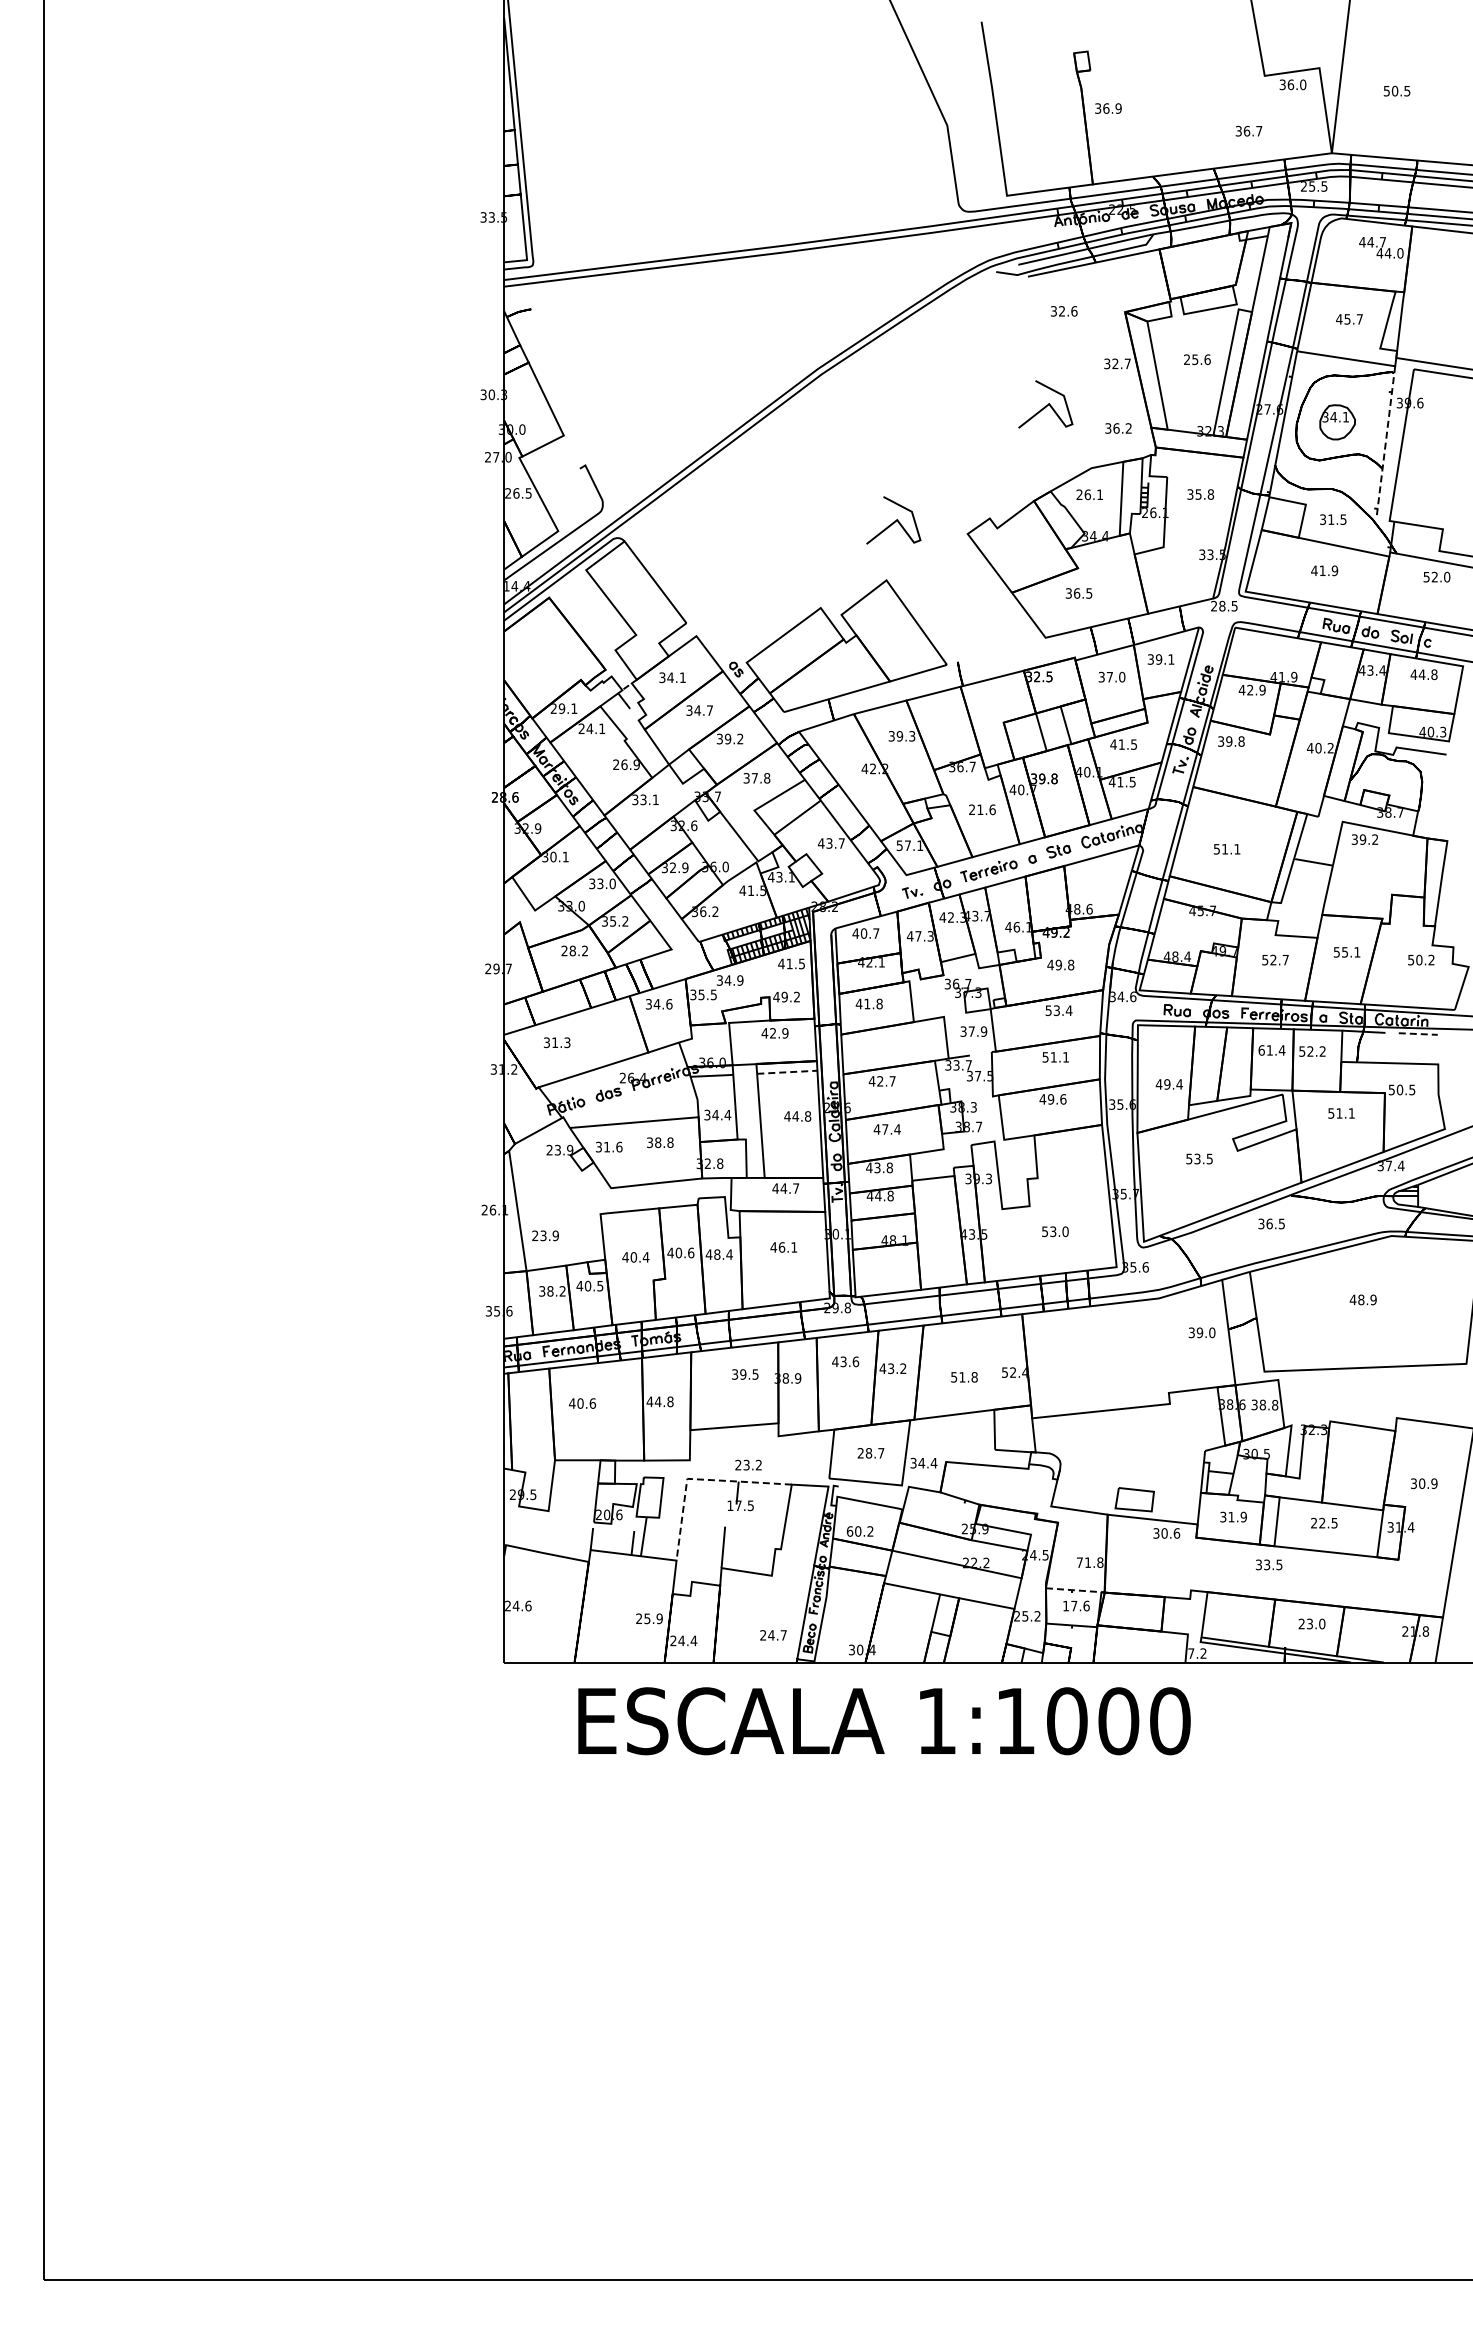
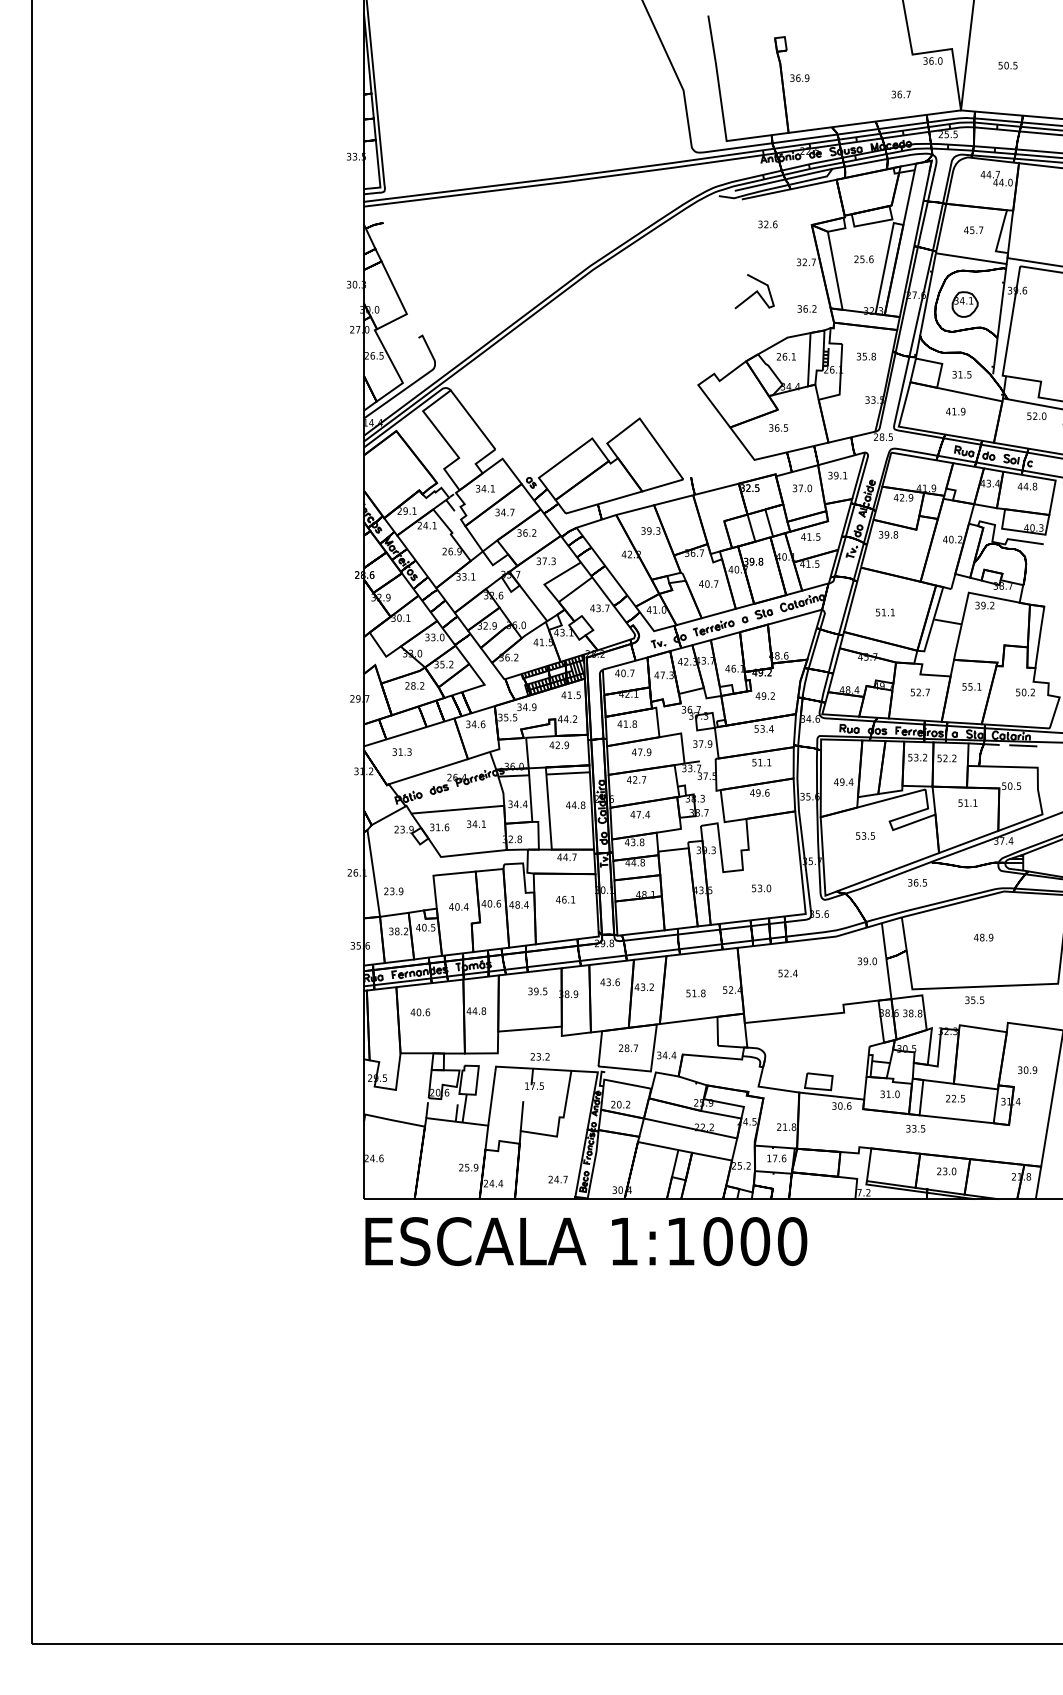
line: (1385, 442) -> (999, 319), dashed -> solid
curve: (893, 521) -> (644, 376), removed
text: (727, 738) -> (525, 532), 39.2 -> 36.2
text: (767, 778) -> (553, 561), 37.8 -> 37.3
text: (981, 809) -> (708, 583), 21.6 -> 40.7
text: (909, 845) -> (656, 609), 57.1 -> 41.0
text: (1071, 964) -> (773, 695), 49.8 -> 49.2
text: (784, 996) -> (566, 718), 49.2 -> 44.2
line: (1418, 1034) -> (1023, 746), dashed -> solid
part: (888, 1042) -> (641, 751), added
text: (1271, 1050) -> (917, 757), 61.4 -> 53.2
line: (787, 1072) -> (568, 773), dashed -> solid
text: (663, 1142) -> (478, 824), 38.8 -> 34.1
part: (1091, 1349) -> (787, 973), added
part: (1350, 1386) -> (974, 1000), added
line: (698, 1479) -> (504, 1067), dashed -> solid
text: (1243, 1517) -> (897, 1094), 31.9 -> 31.0
text: (849, 1531) -> (613, 1104), 60.2 -> 20.2
text: (1079, 1562) -> (778, 1127), 71.8 -> 21.8
line: (1075, 1590) -> (776, 1147), dashed -> solid
text: (884, 1721) -> (586, 1241), moved

